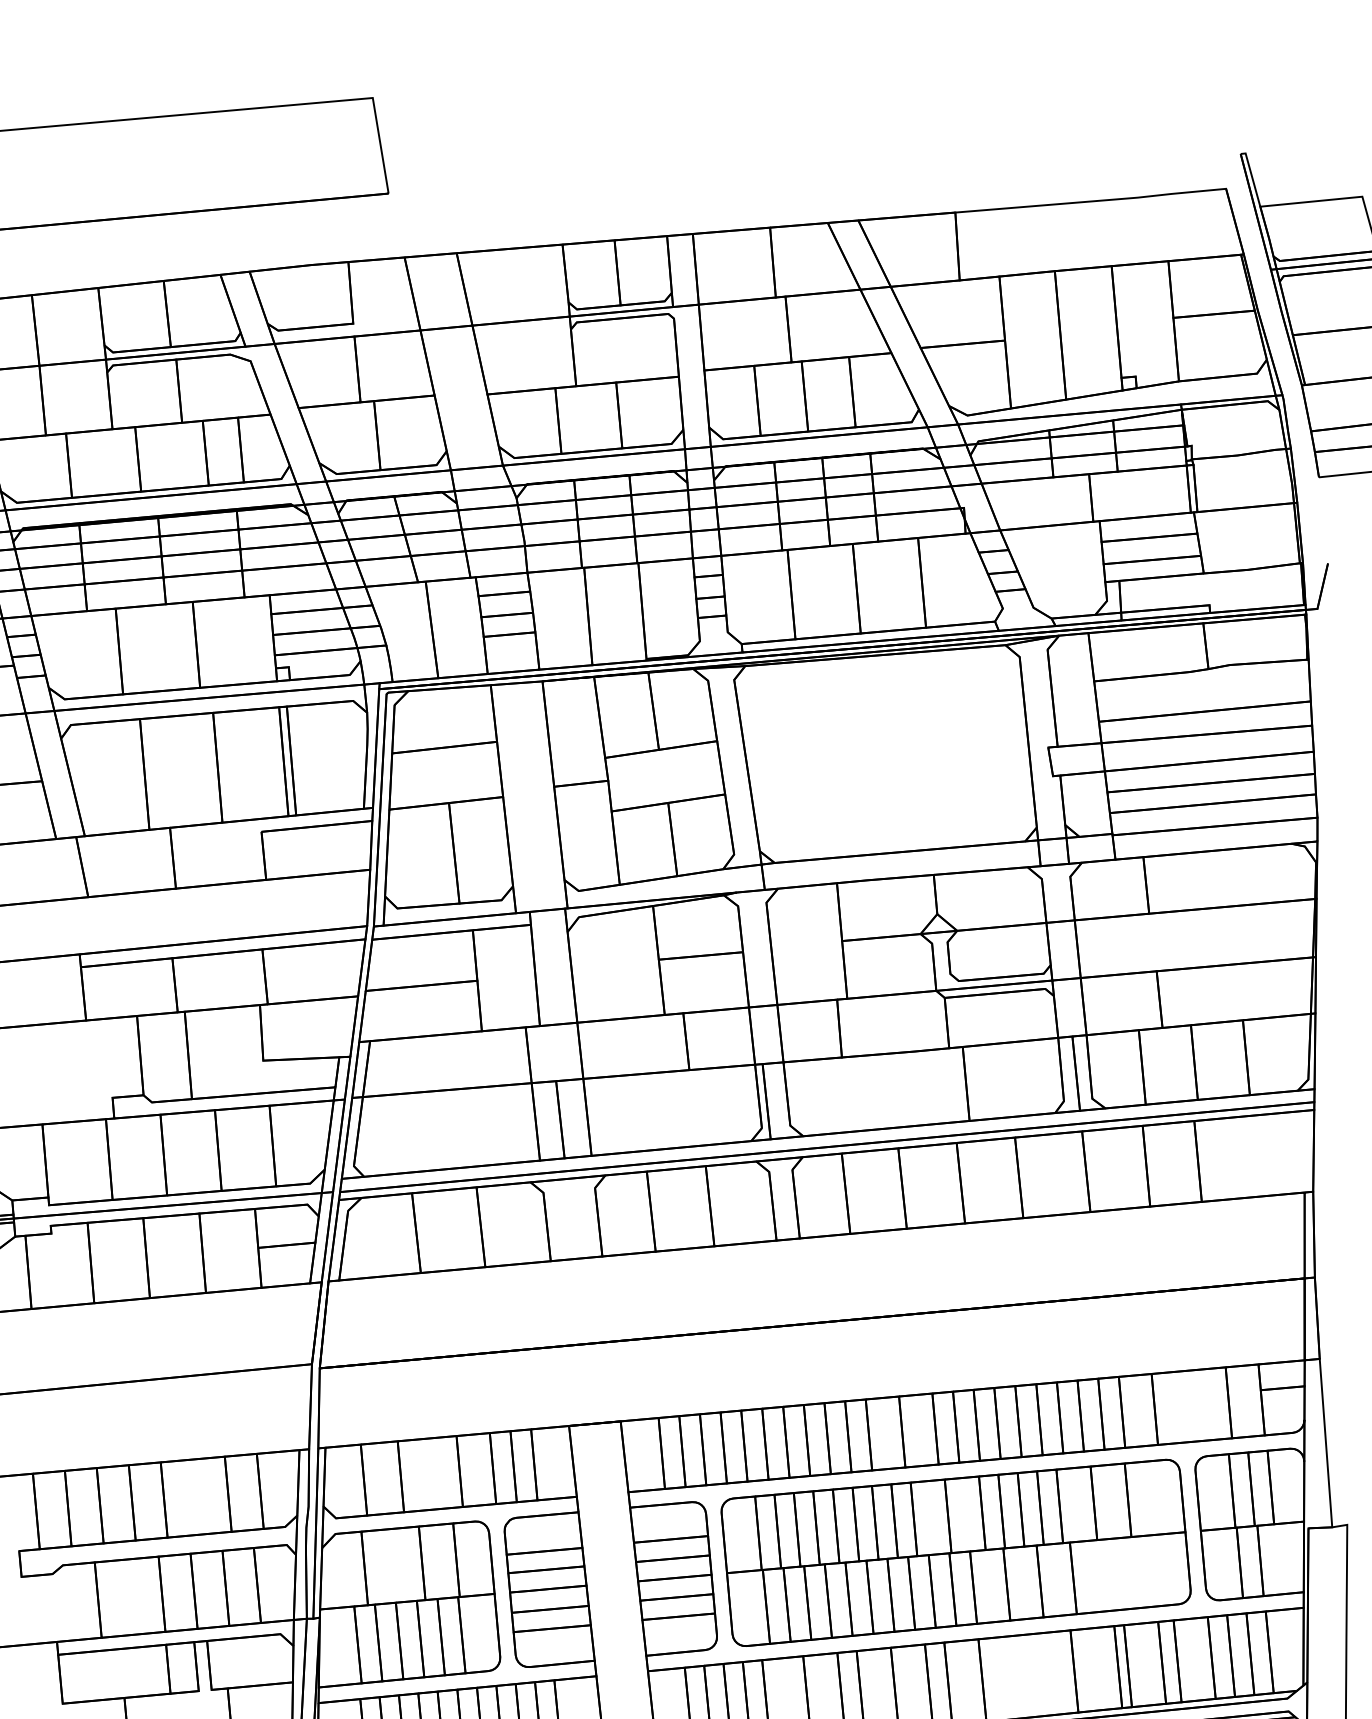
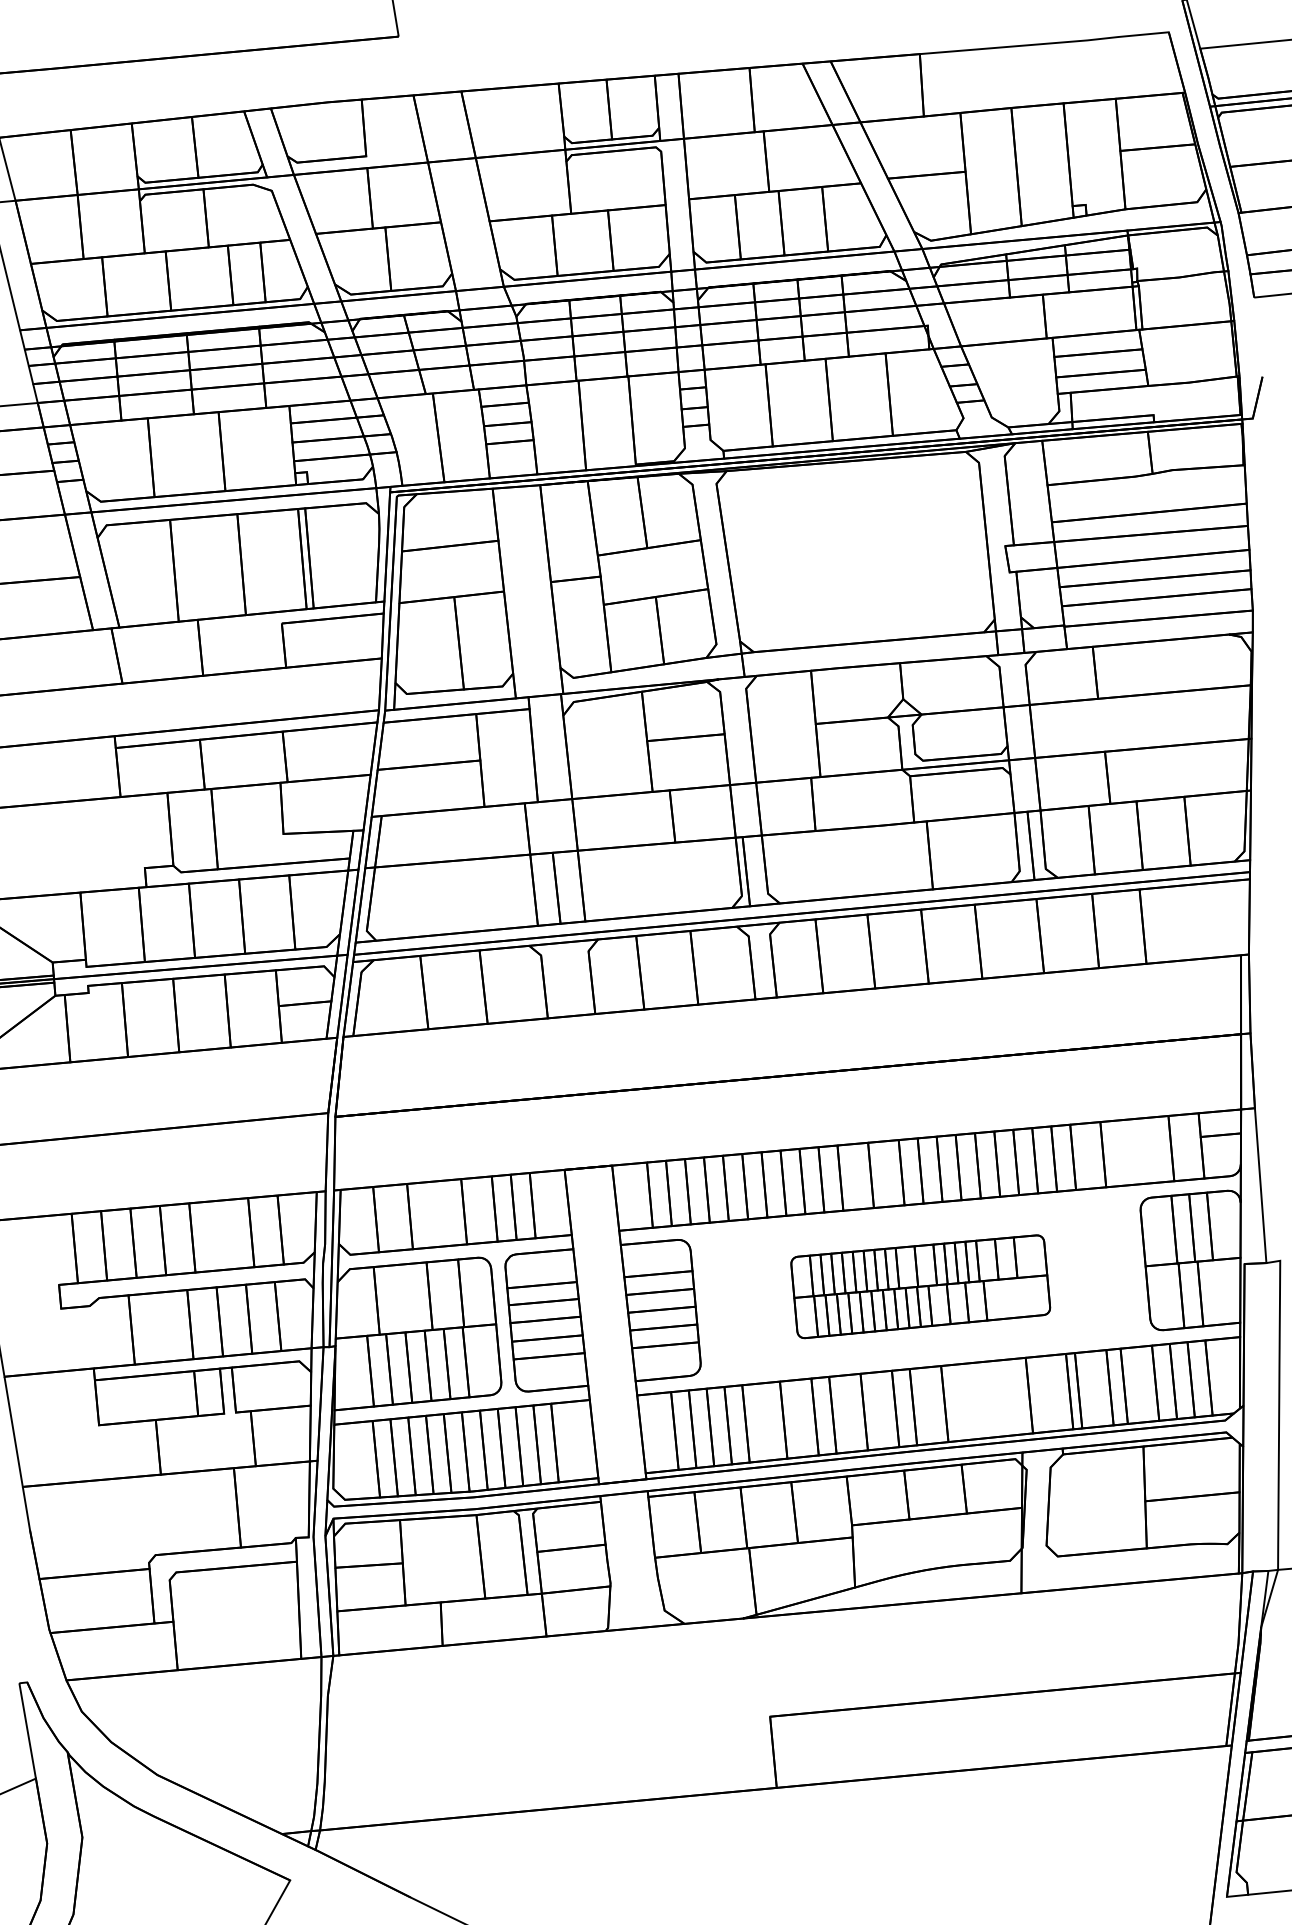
part: (956, 1552) -> (920, 1286), size x0.6

